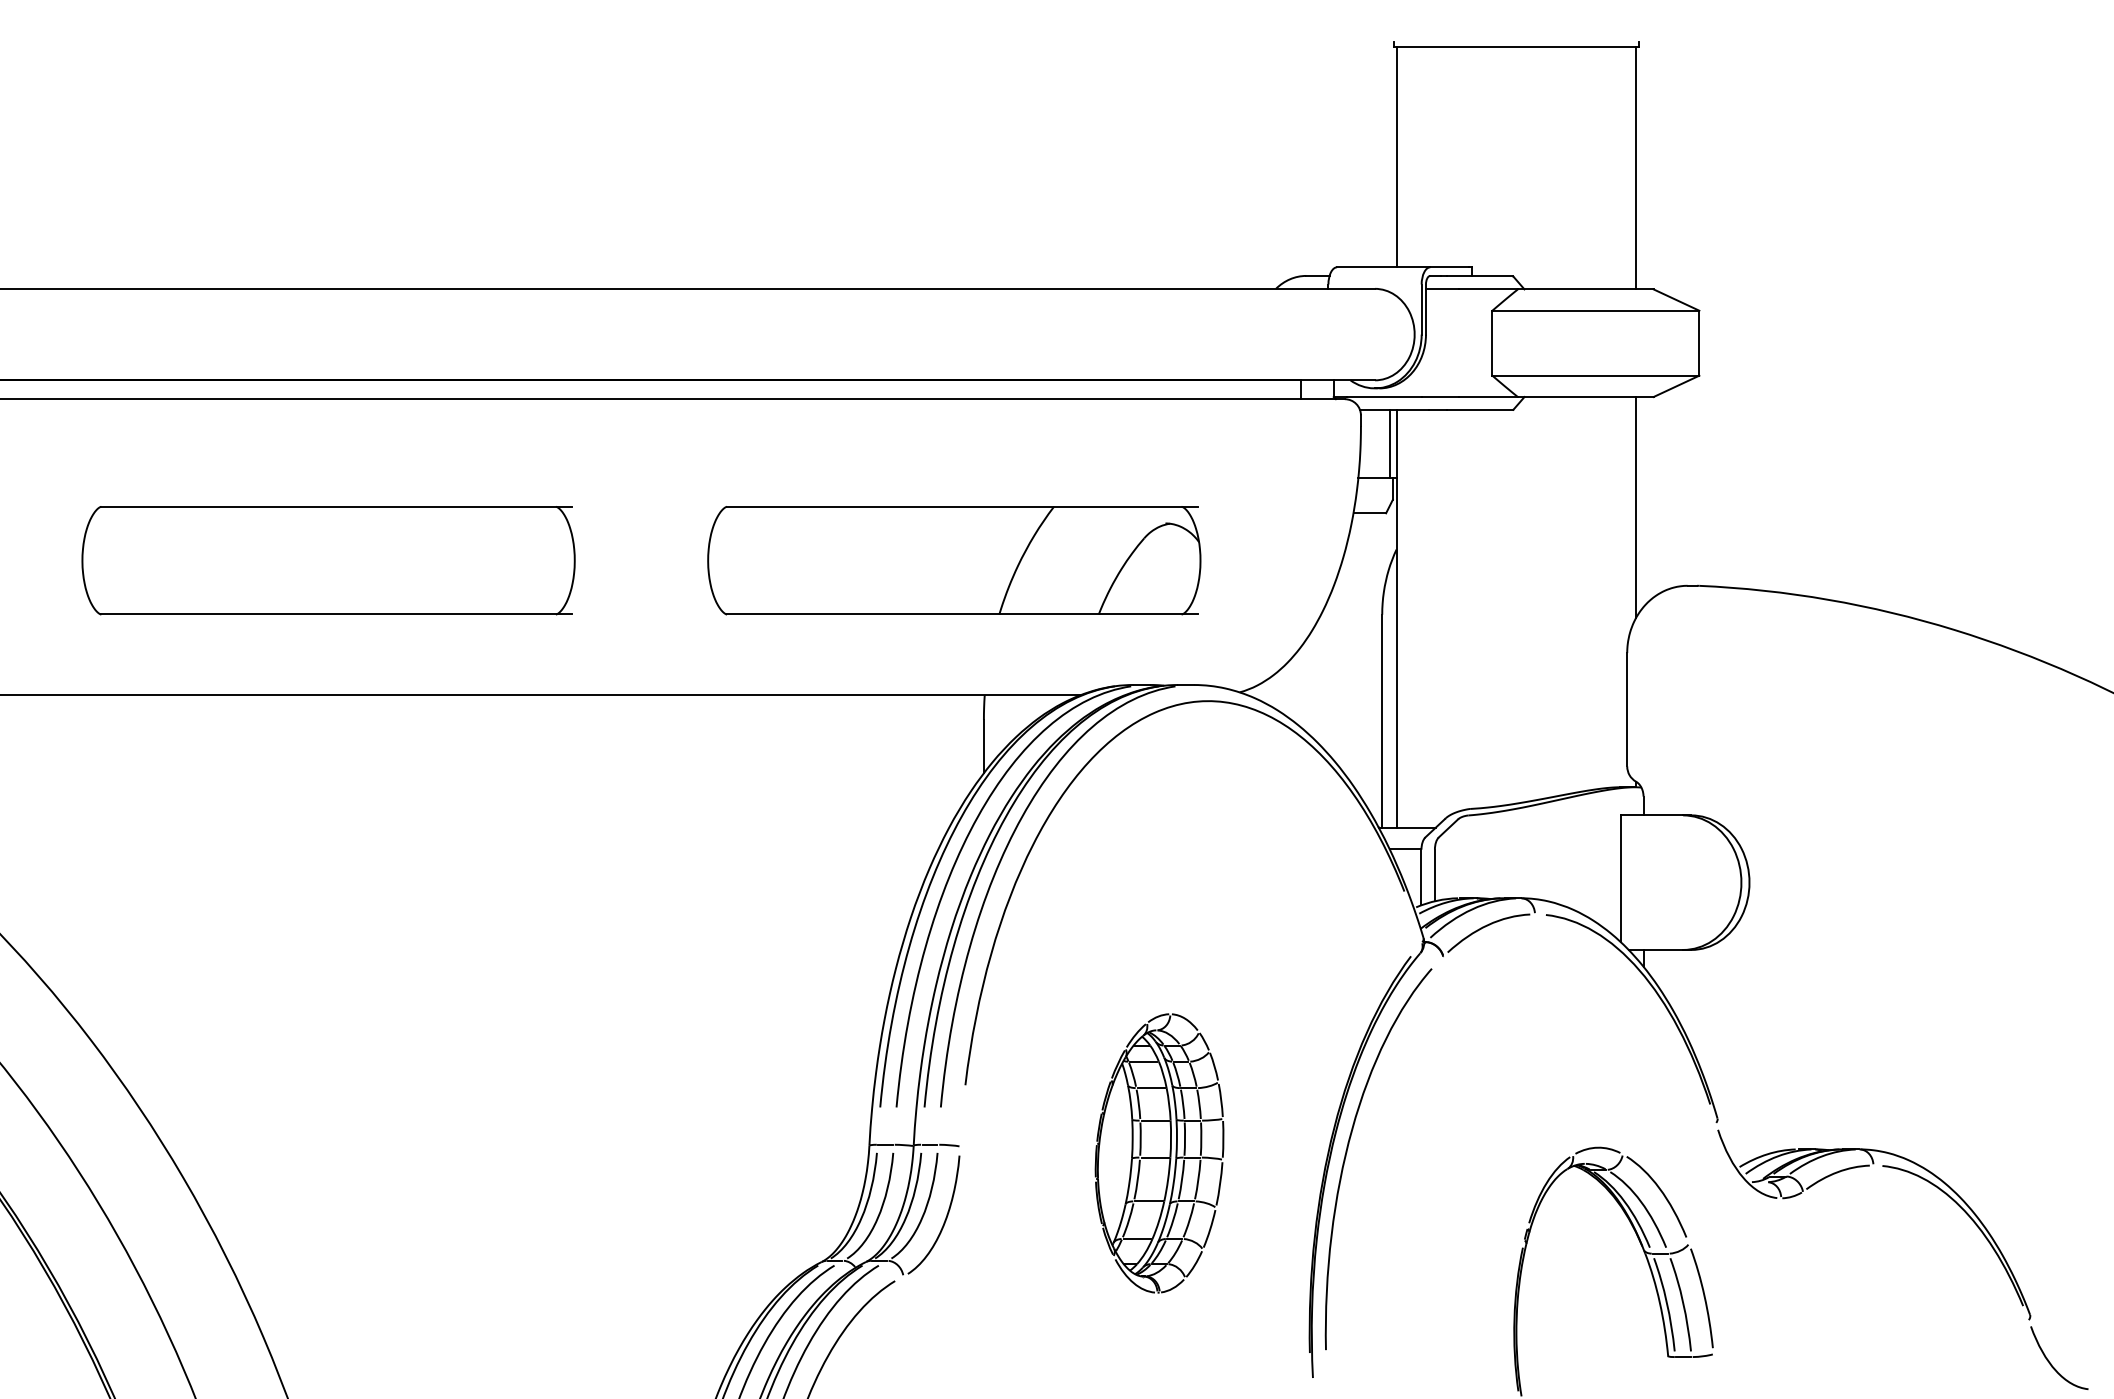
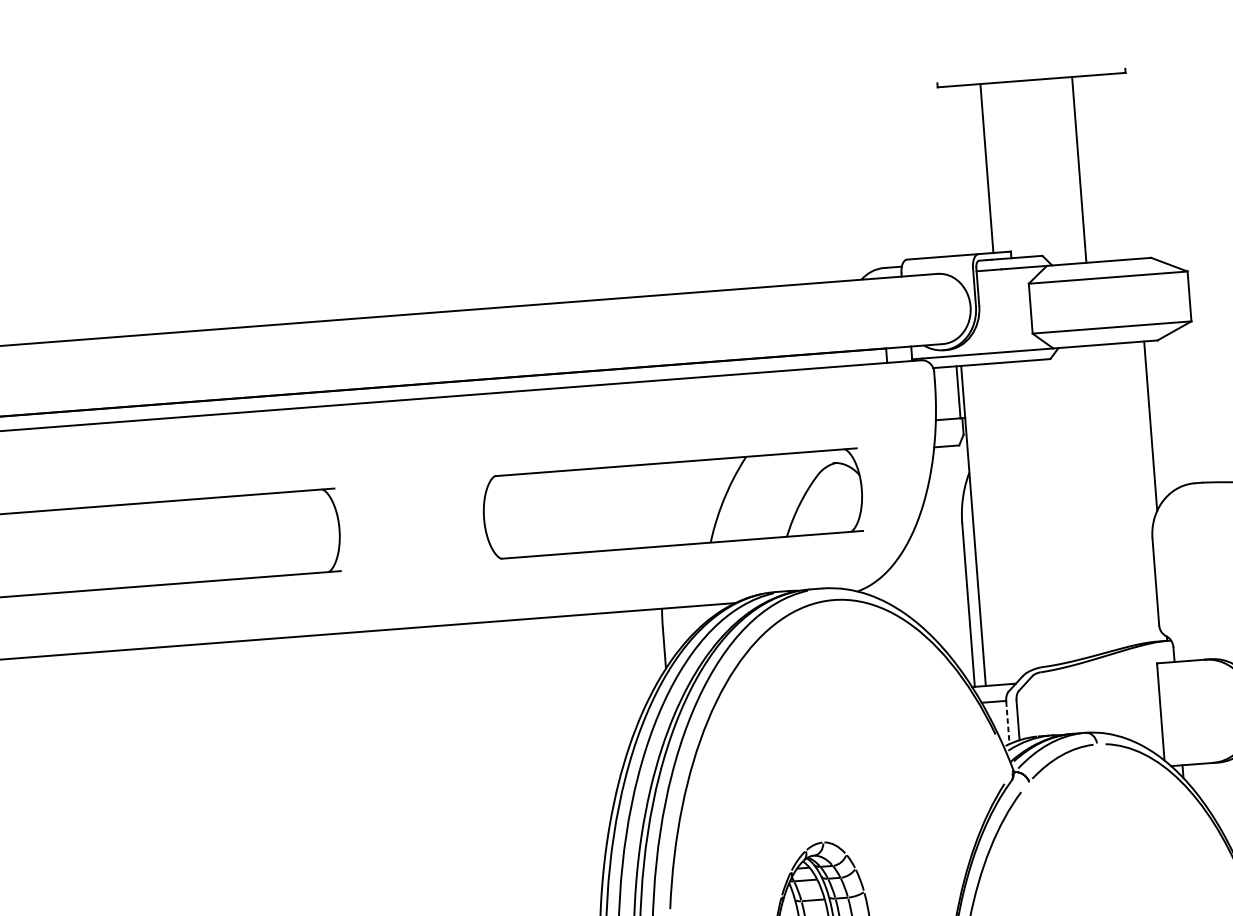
line: (1396, 157) -> (986, 168), moved
line: (1636, 168) -> (1079, 170), moved
part: (954, 560) -> (673, 503), moved
line: (1421, 877) -> (1007, 722), solid -> dashed

